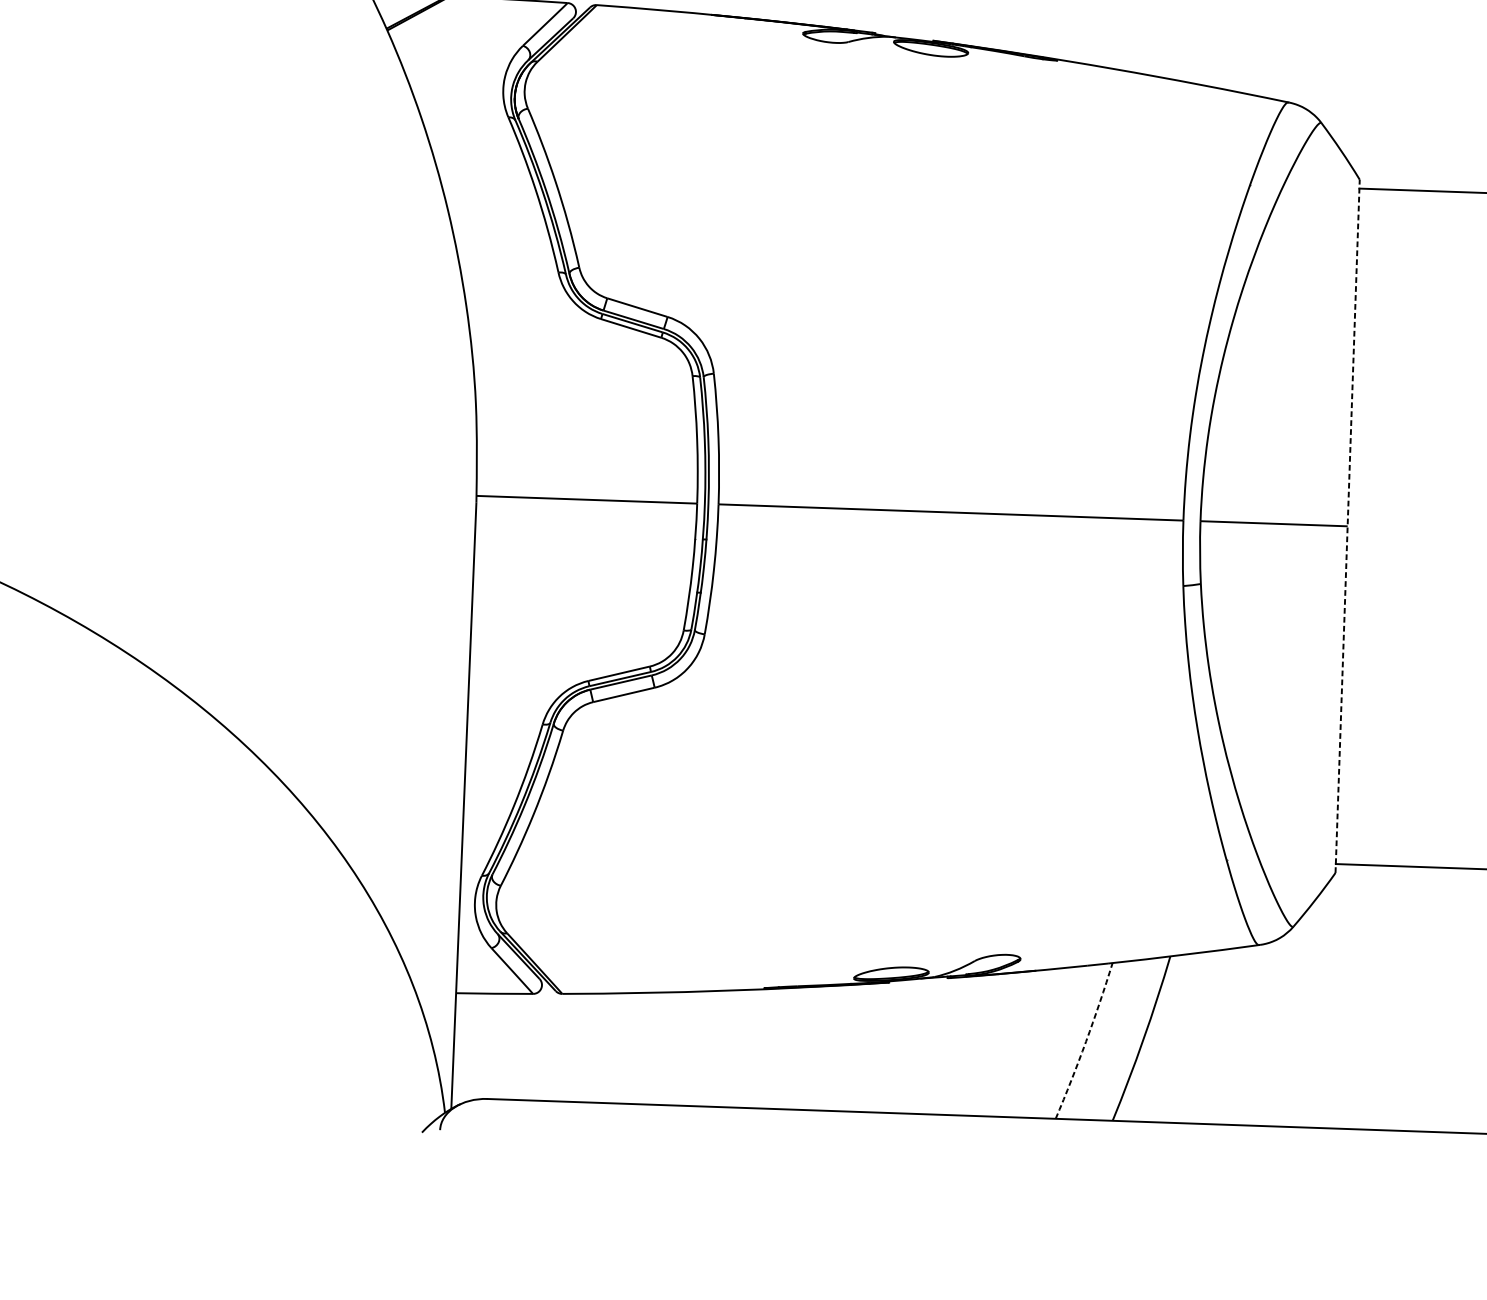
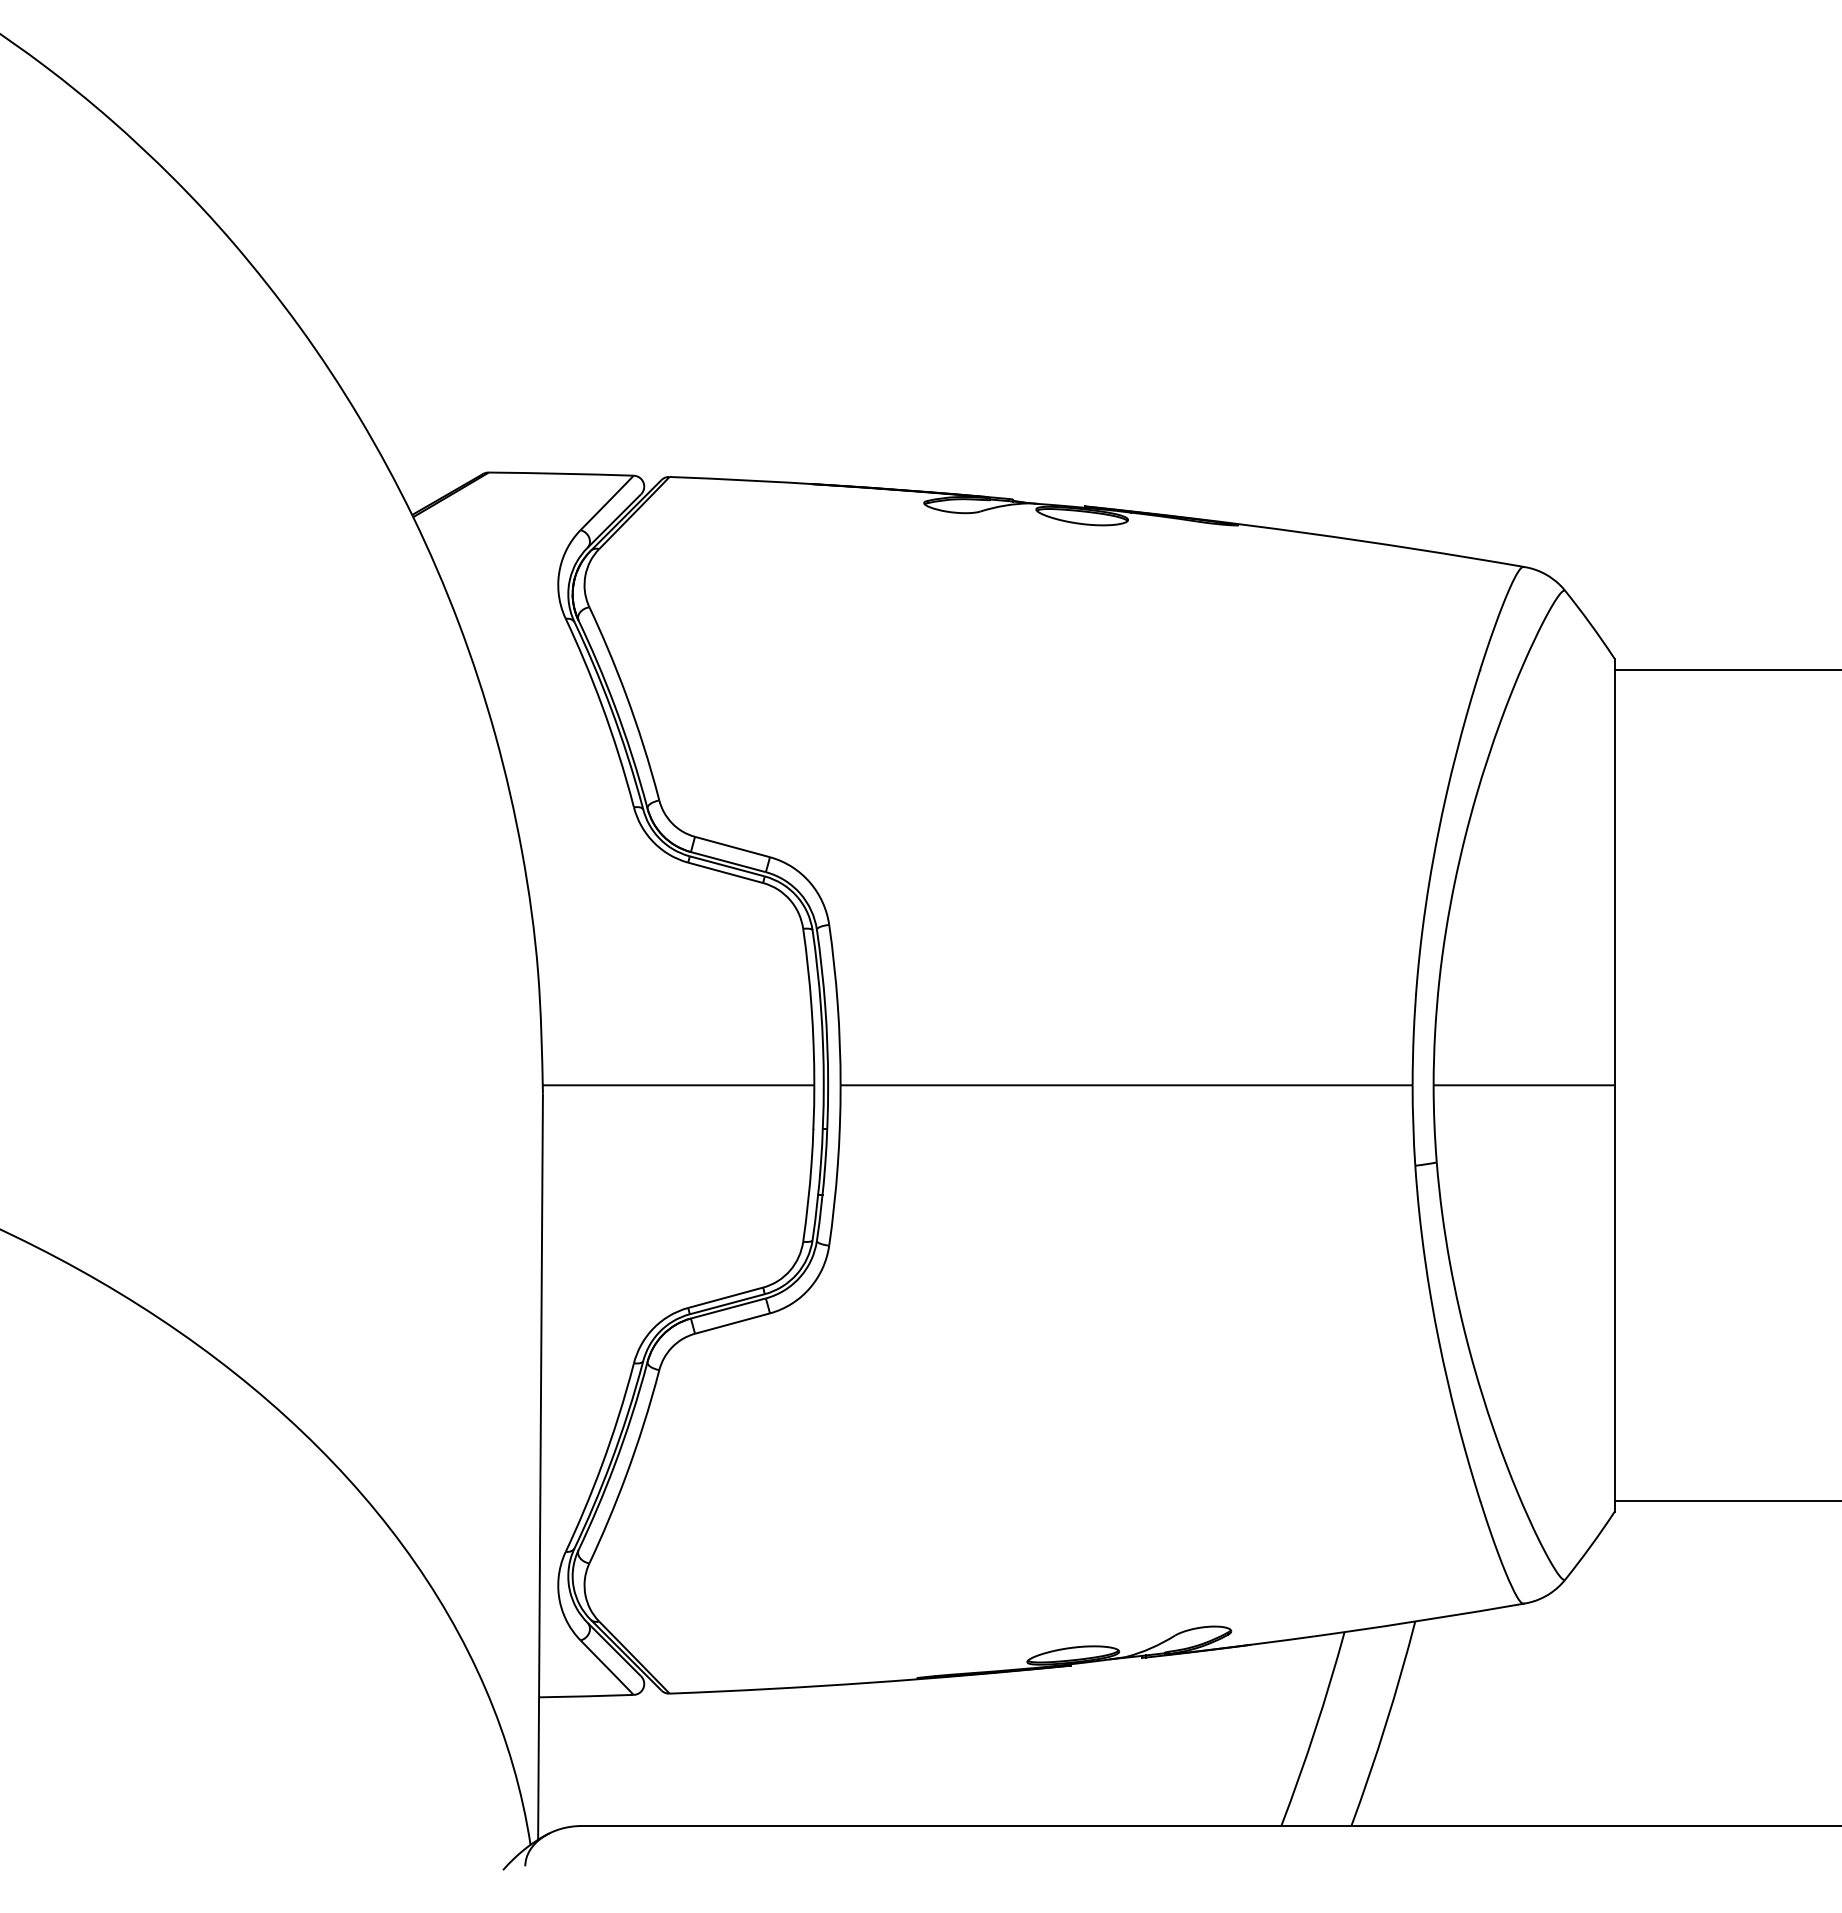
line: (1347, 525) -> (1614, 1084), dashed -> solid
arc: (1086, 1041) -> (1315, 1729), dashed -> solid

